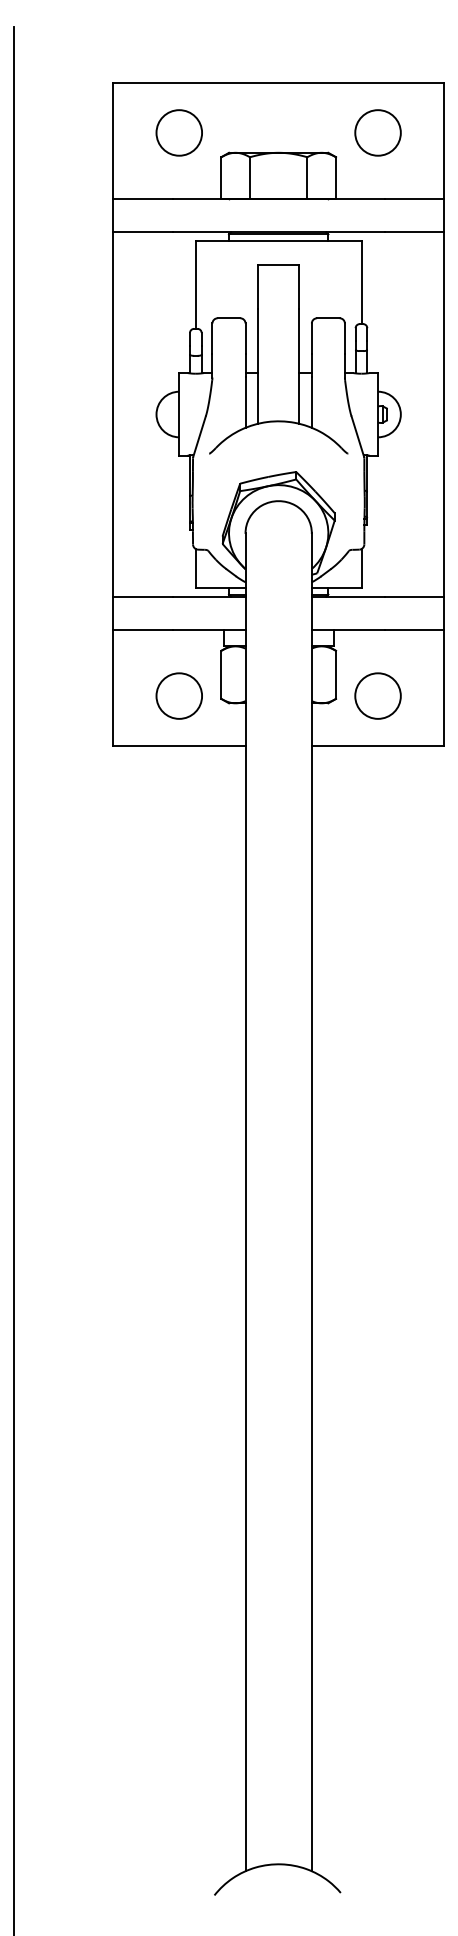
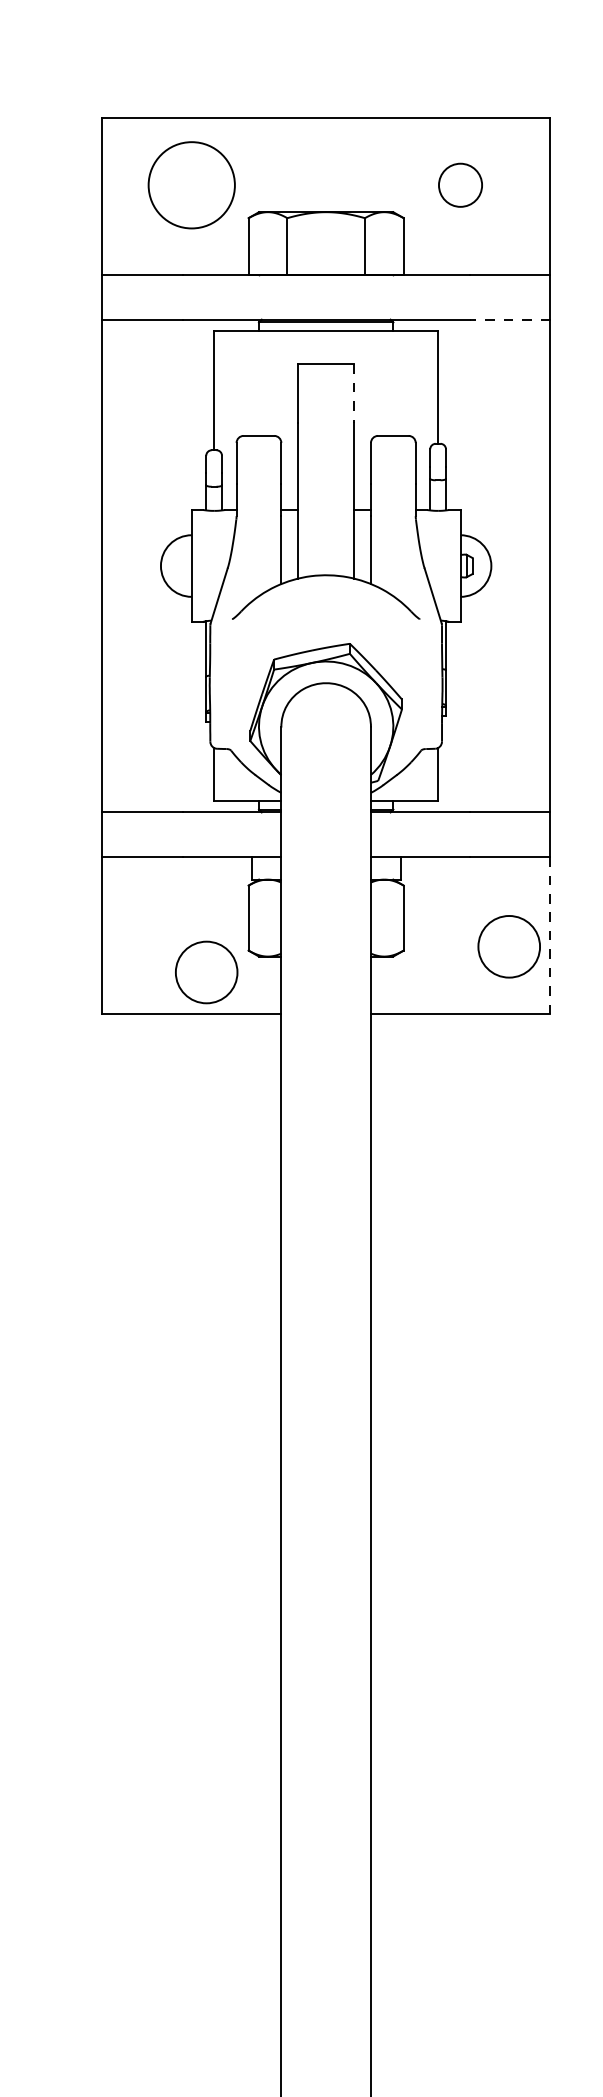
circle: (179, 132) -> (192, 184), size x1.4
circle: (377, 132) -> (459, 184), size x0.7
line: (414, 232) -> (509, 319), solid -> dashed
line: (299, 287) -> (354, 394), solid -> dashed
line: (444, 687) -> (550, 935), solid -> dashed
circle: (178, 695) -> (205, 971), moved
circle: (377, 695) -> (508, 945), moved

